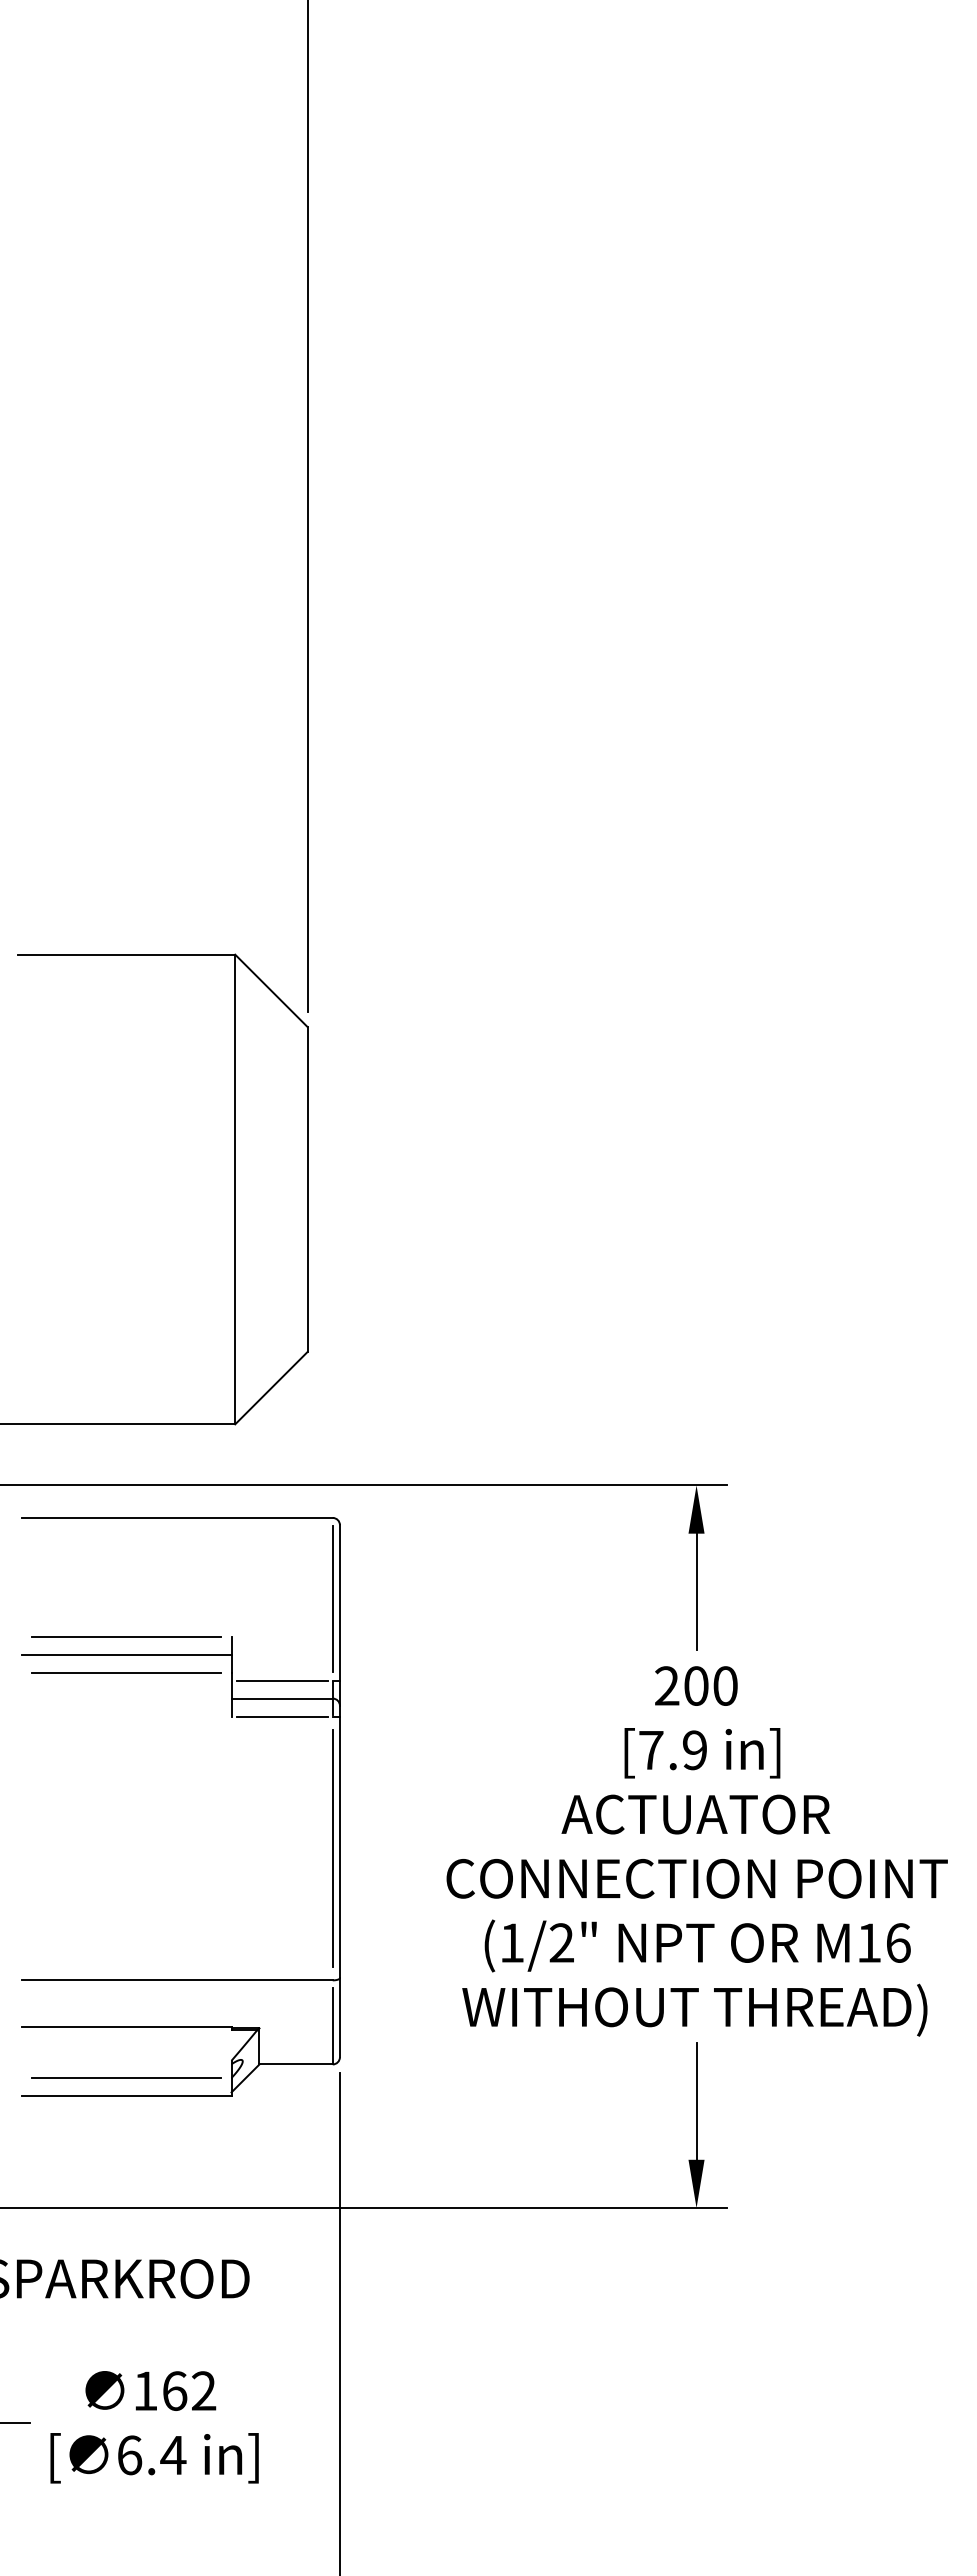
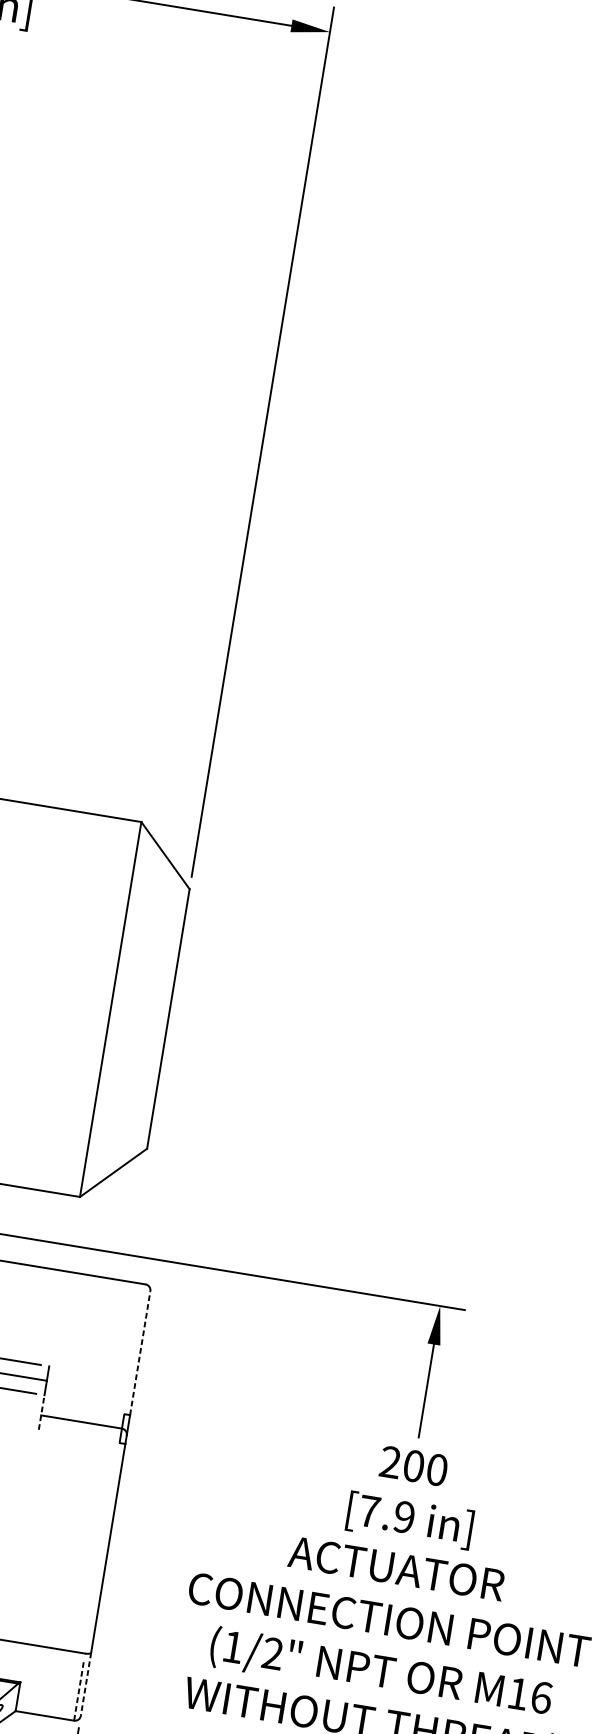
line: (332, 1599) -> (134, 1349), removed
line: (339, 1602) -> (139, 1352), solid -> dashed
line: (281, 1680) -> (83, 1407), removed
line: (231, 1694) -> (41, 1412), solid -> dashed
line: (281, 1716) -> (78, 1436), removed
line: (332, 1848) -> (102, 1548), removed
line: (339, 2017) -> (85, 1684), solid -> dashed
line: (332, 2025) -> (79, 1689), solid -> dashed

